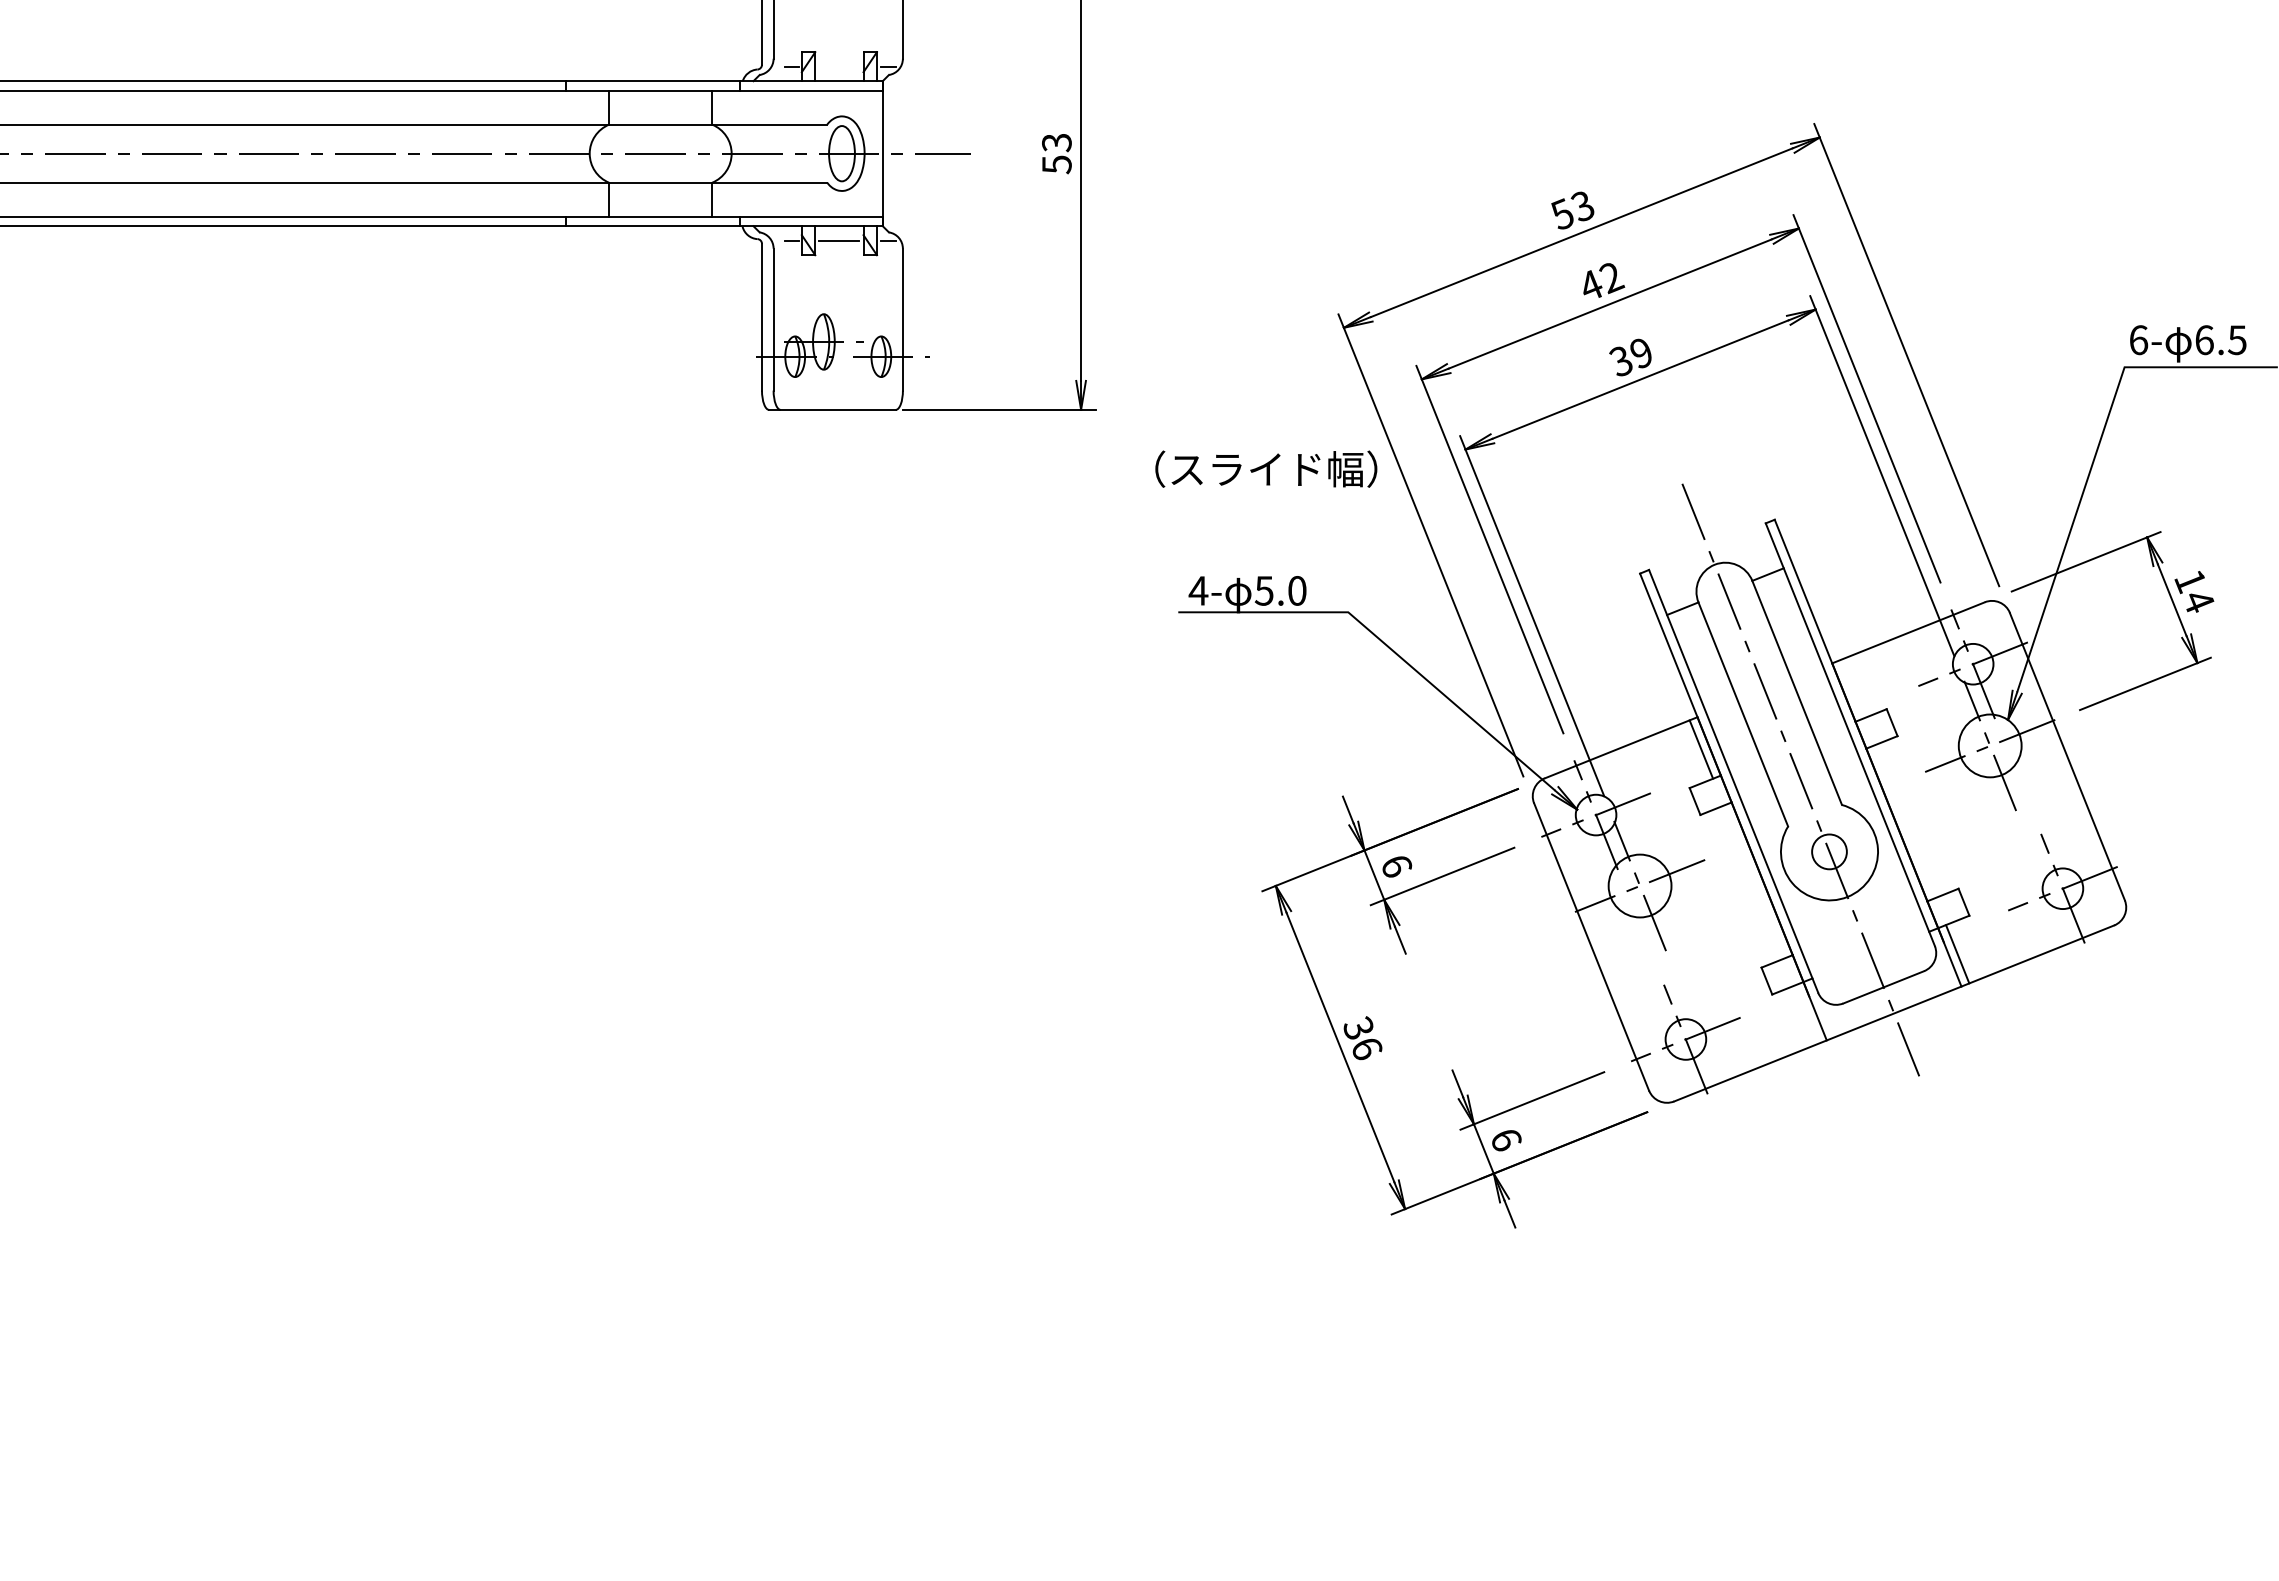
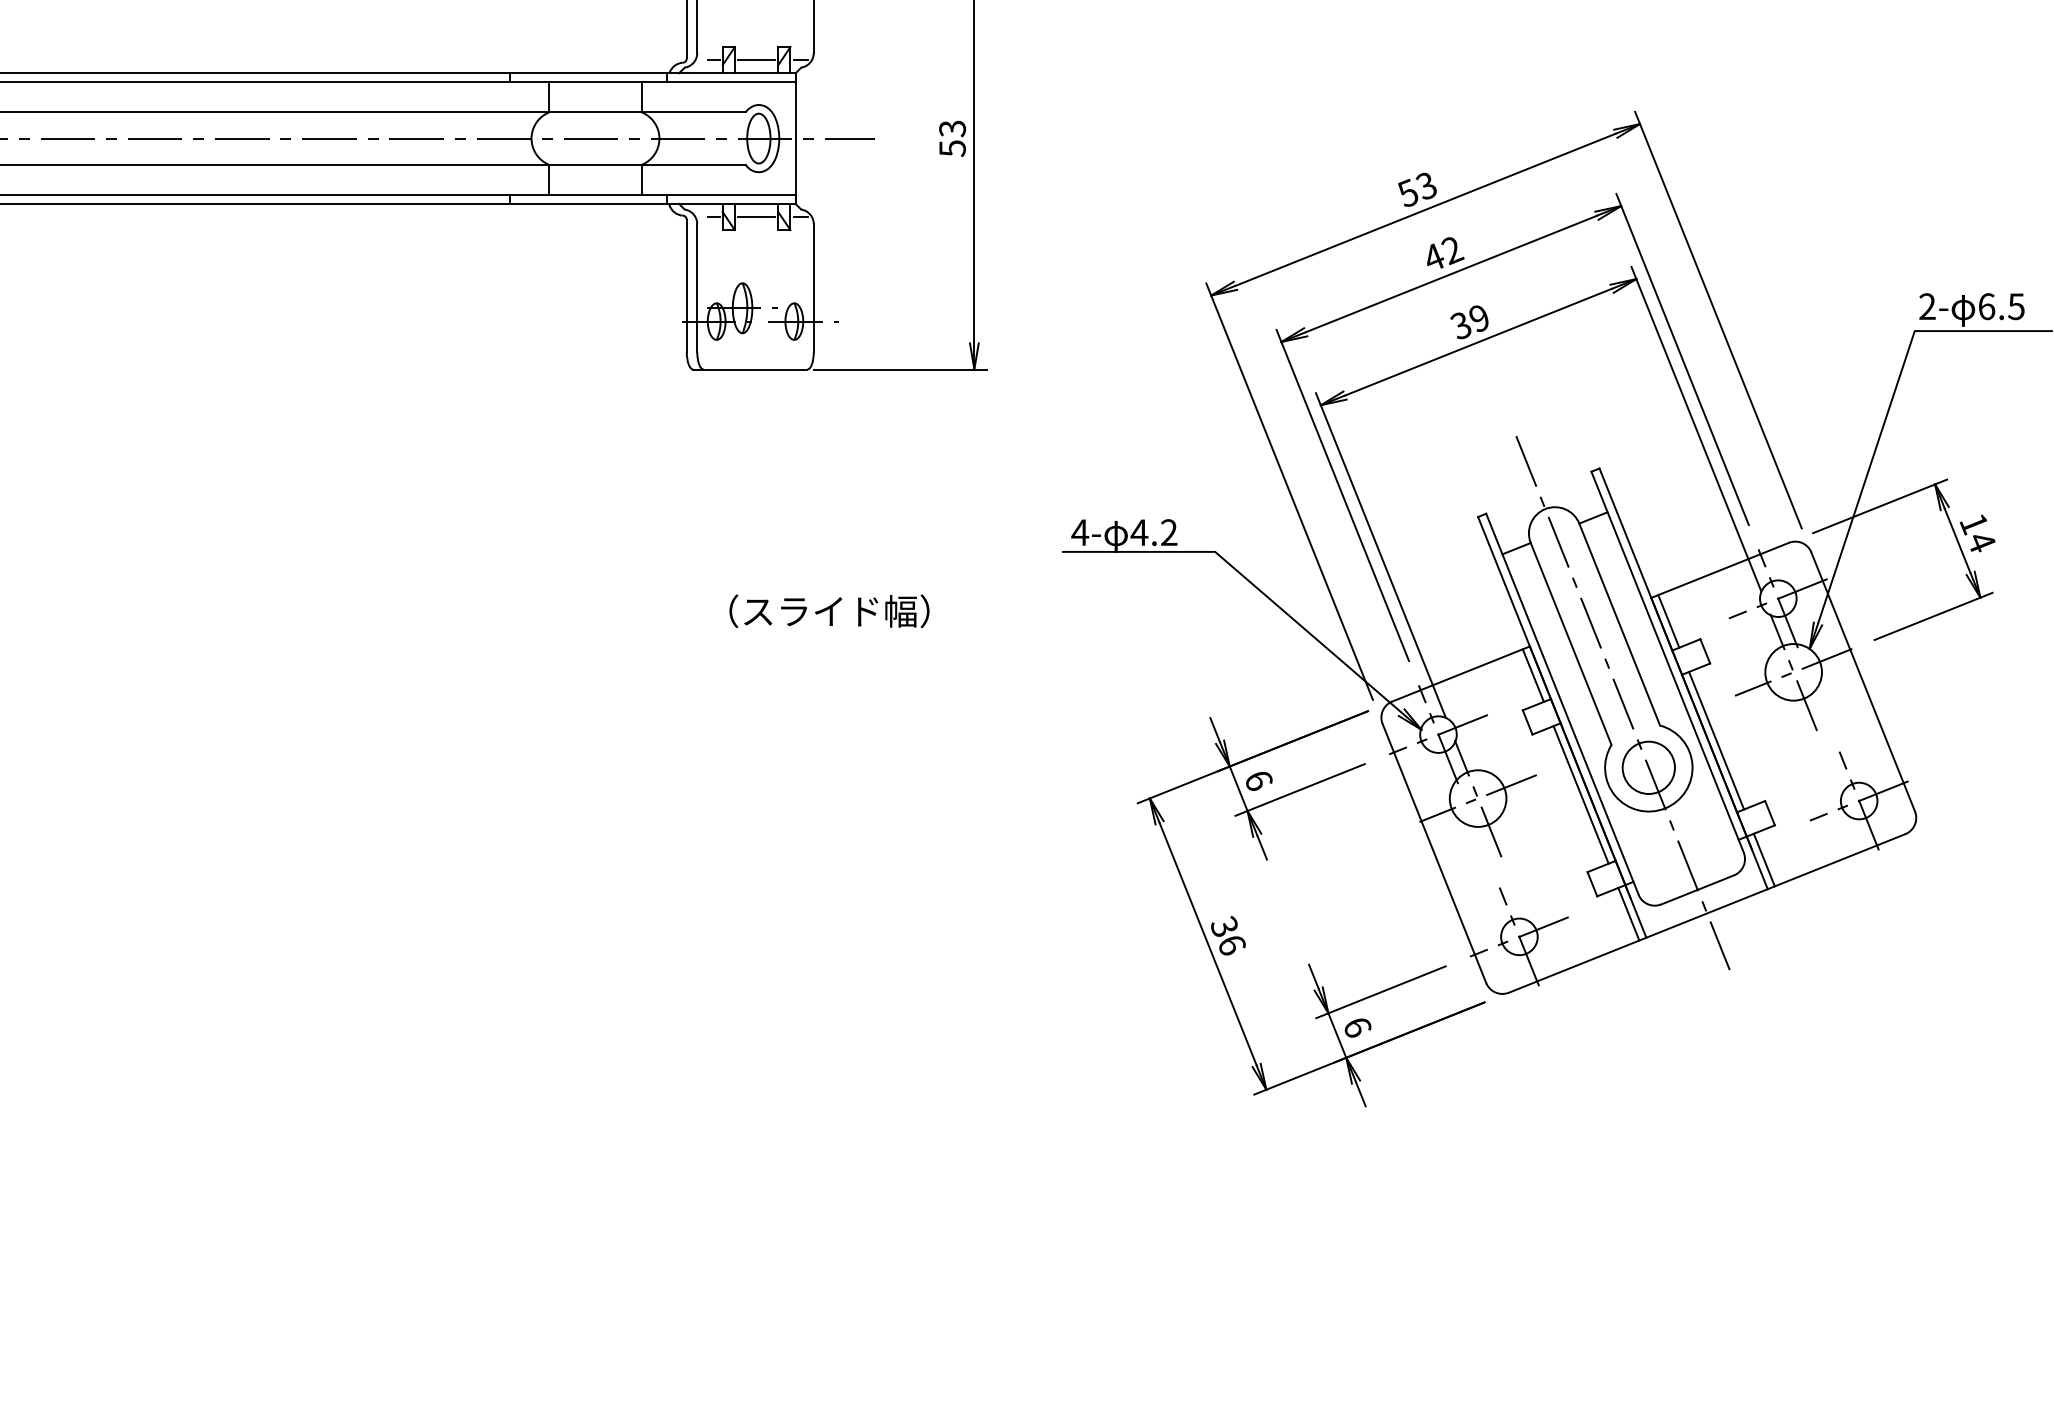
line: (839, 66) -> (756, 60), added
text: (2138, 340) -> (1927, 306), 6- -> 2-
text: (1266, 468) -> (829, 610), moved
text: (1280, 590) -> (1154, 532), 5.0 -> 4.2
line: (1851, 689) -> (1668, 621), added
line: (1904, 821) -> (1716, 740), added
circle: (1829, 851) -> (1648, 767), size x1.67
line: (1753, 881) -> (1580, 794), added
line: (1806, 1014) -> (1628, 914), added

